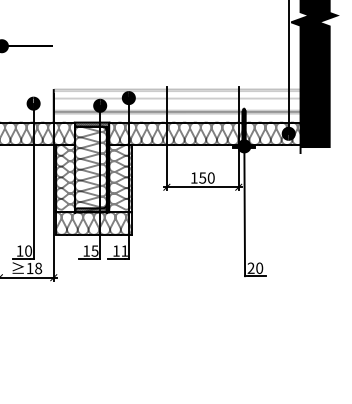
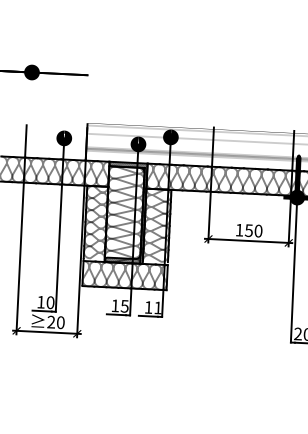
text: (34, 267) -> (56, 321), 18 -> 20

